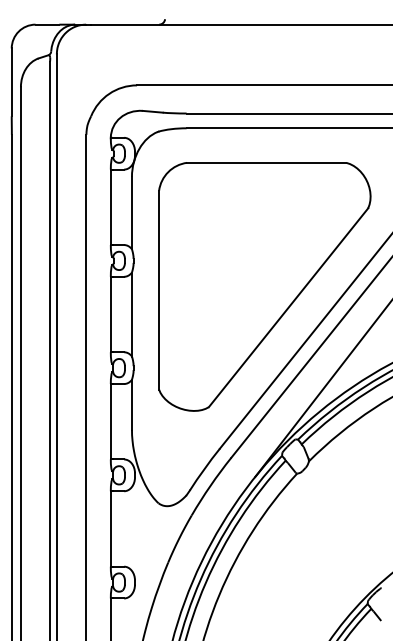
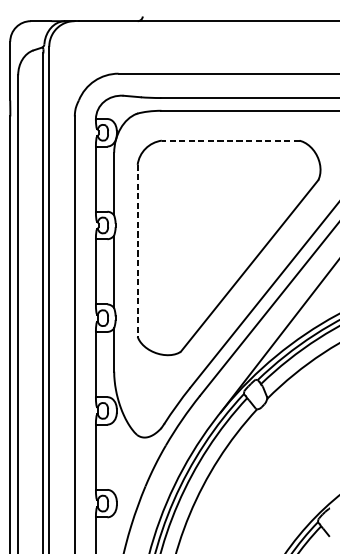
line: (266, 162) -> (230, 140), solid -> dashed
line: (159, 290) -> (138, 251), solid -> dashed

